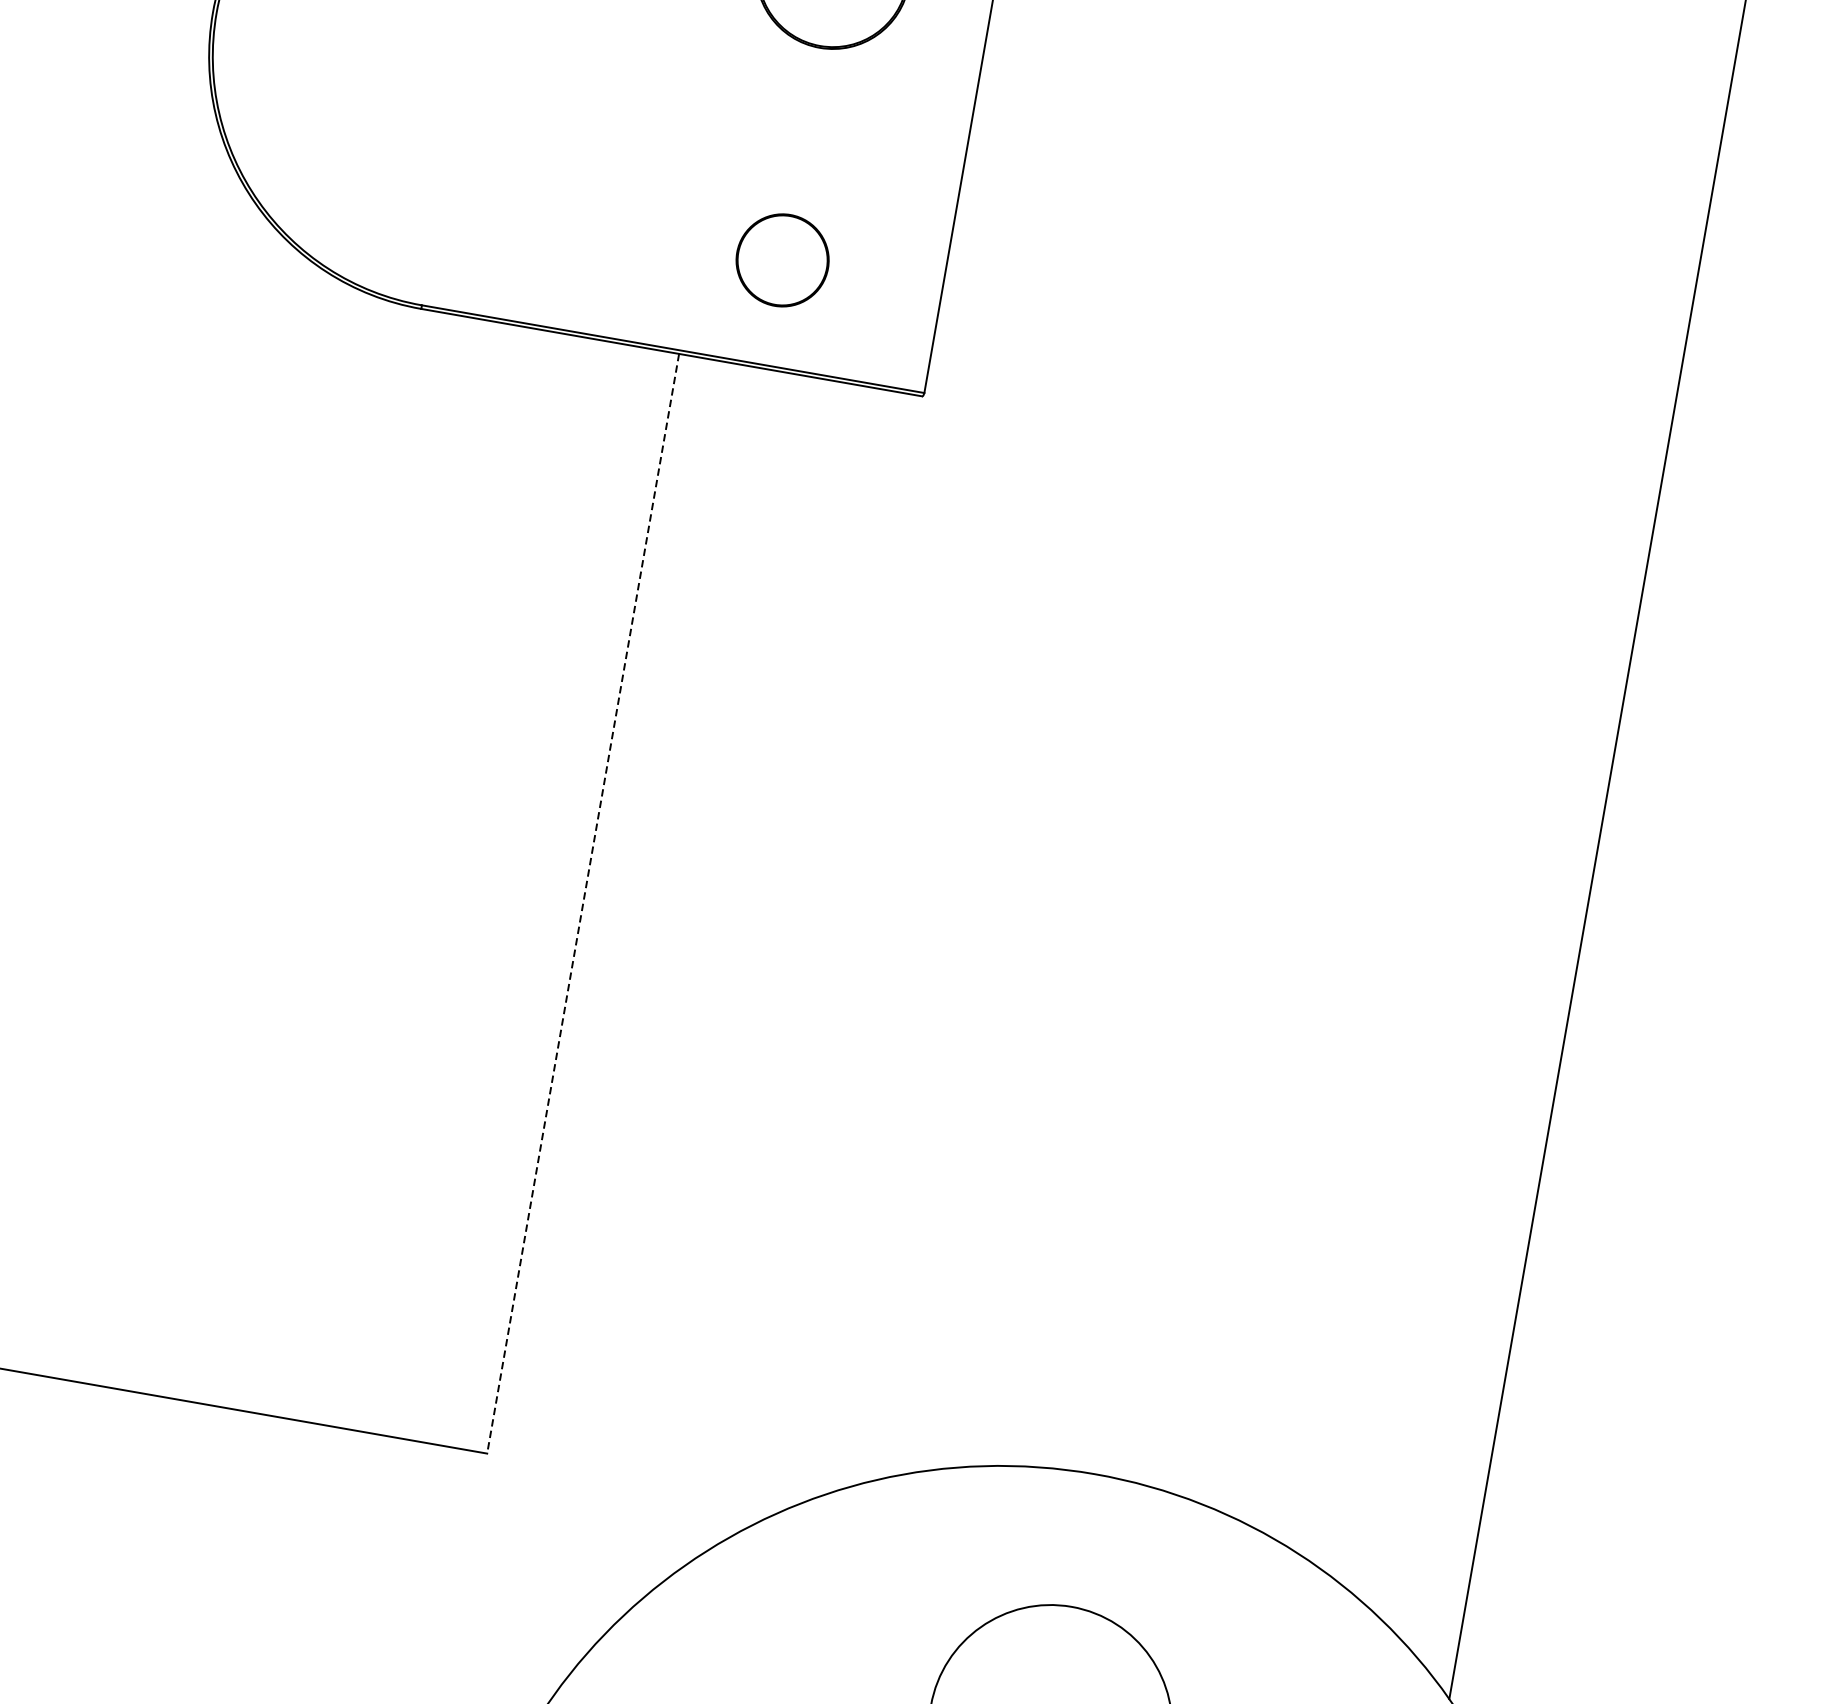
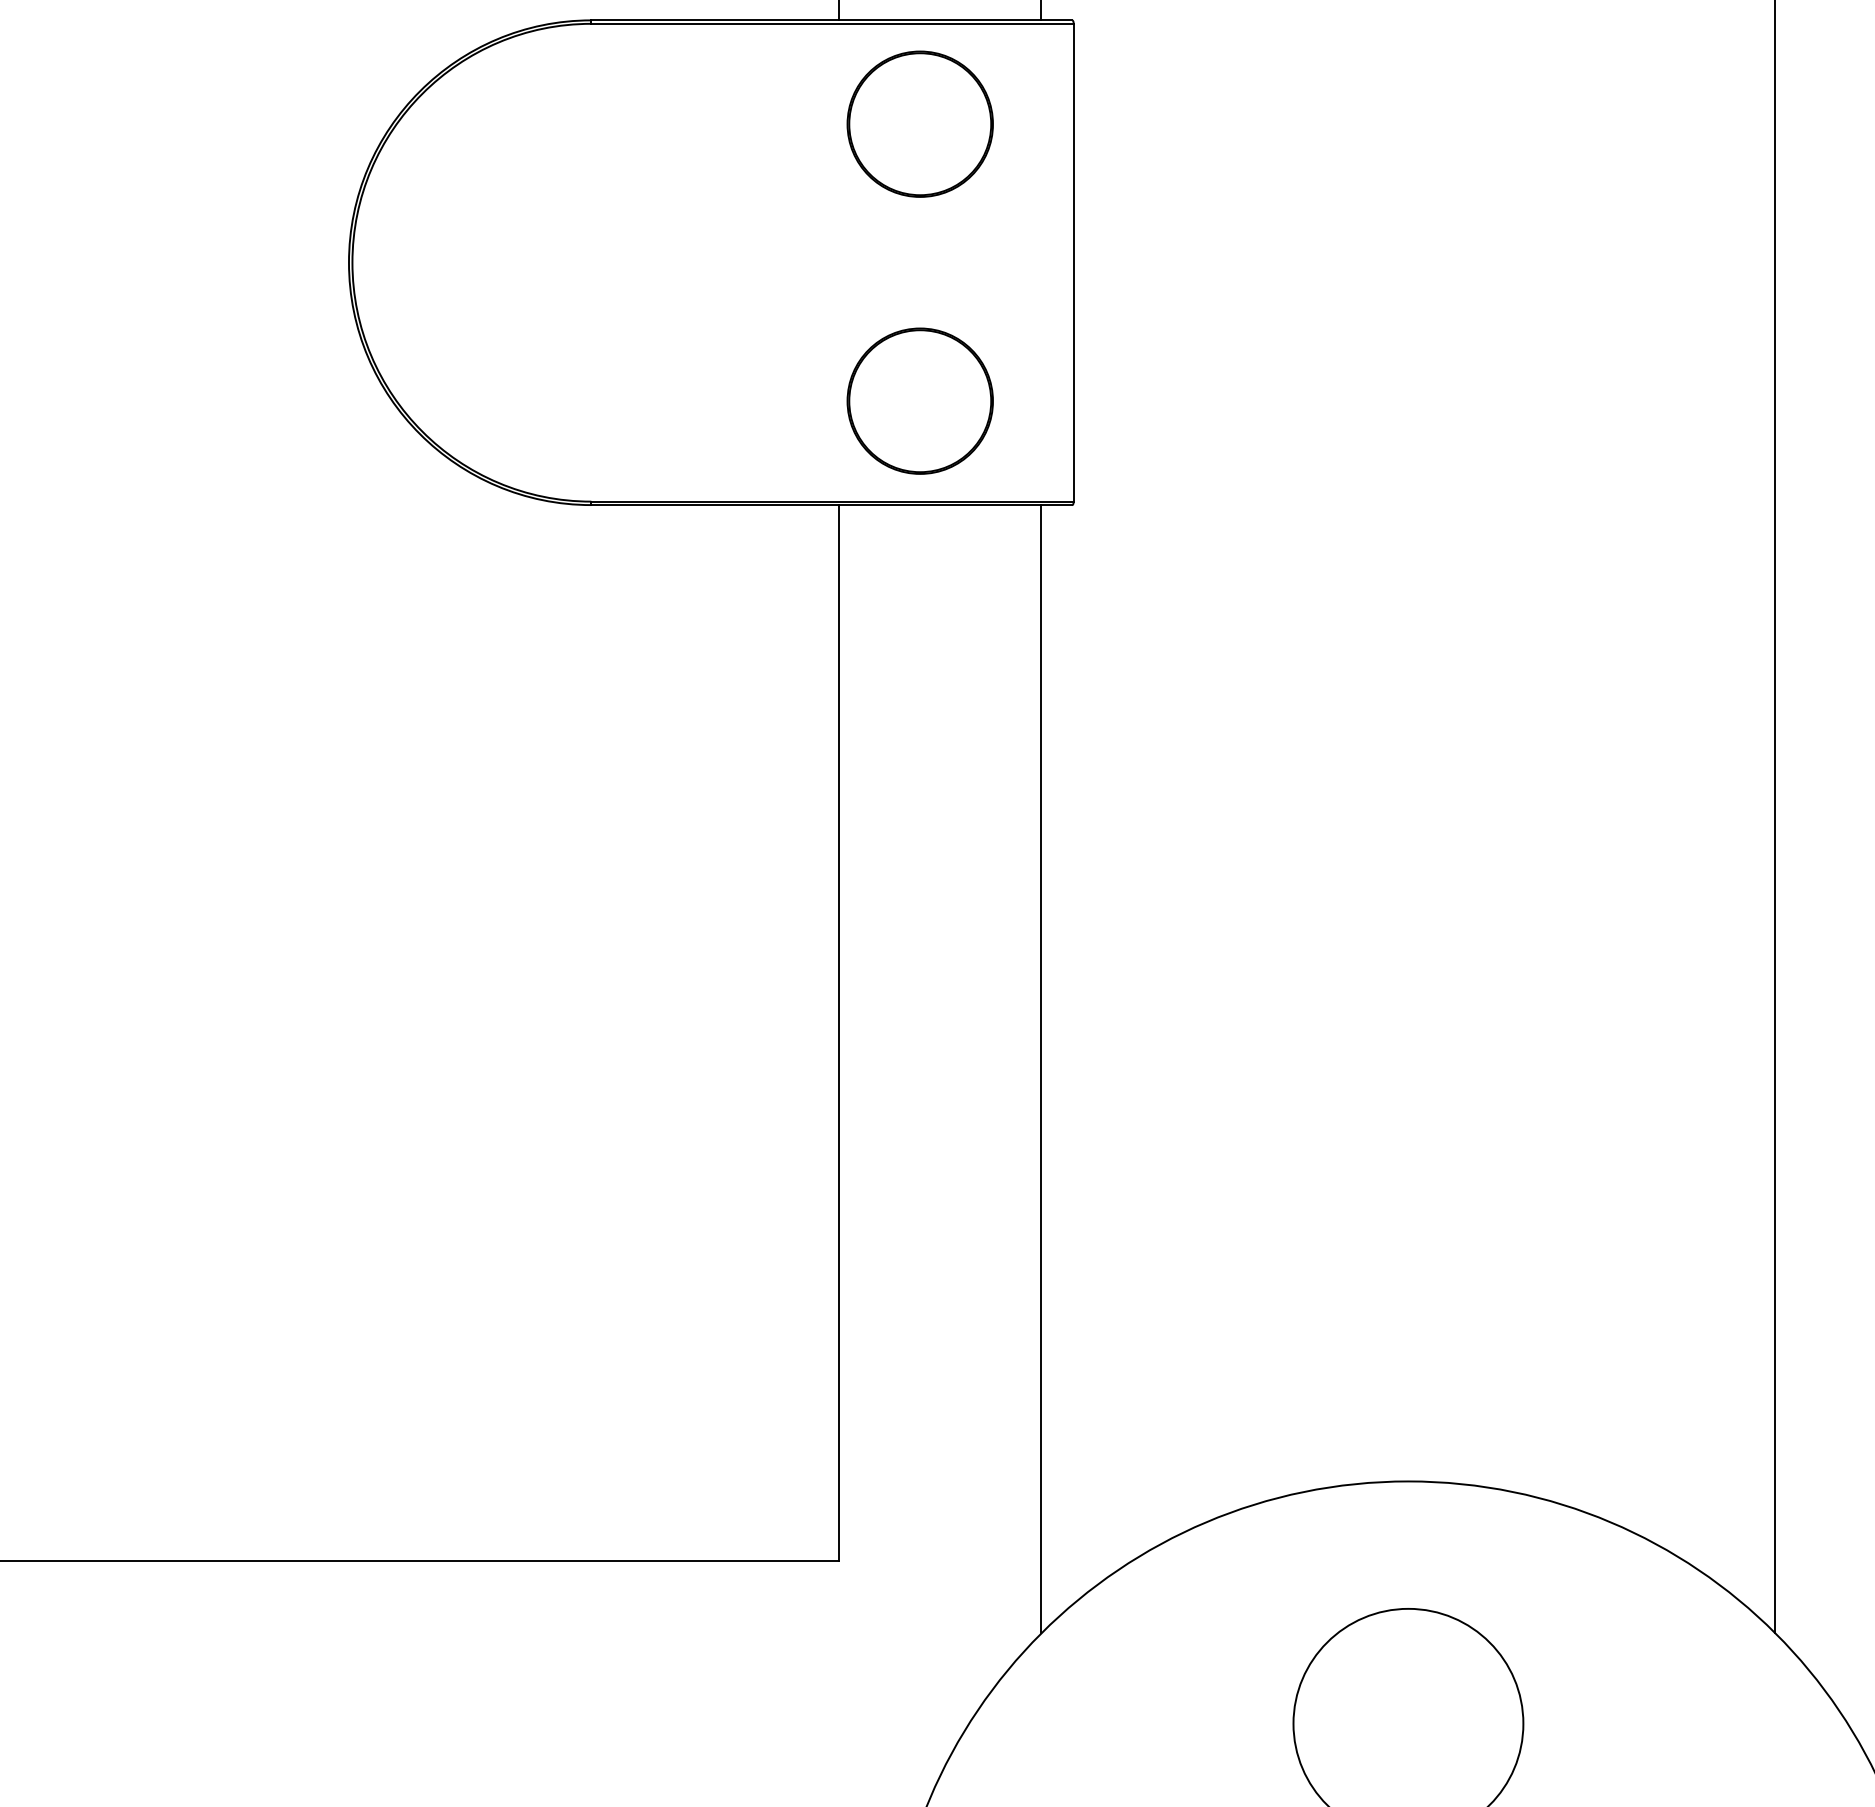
part: (782, 259) -> (919, 400), size x1.67
line: (582, 904) -> (838, 1033), dashed -> solid
line: (787, 978) -> (1041, 1069), added

